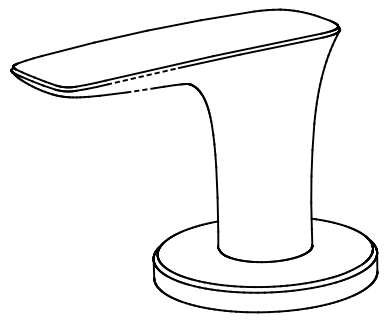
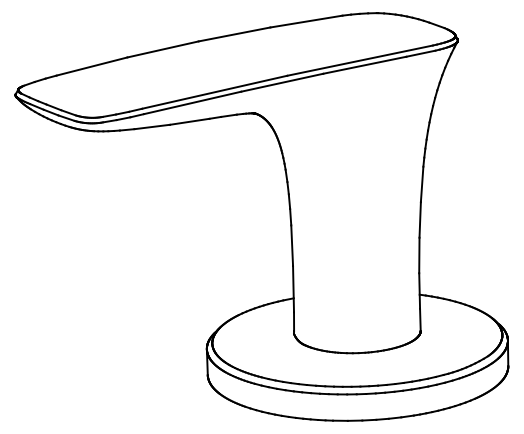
line: (142, 75) -> (192, 102), dashed -> solid
line: (140, 90) -> (189, 121), dashed -> solid

